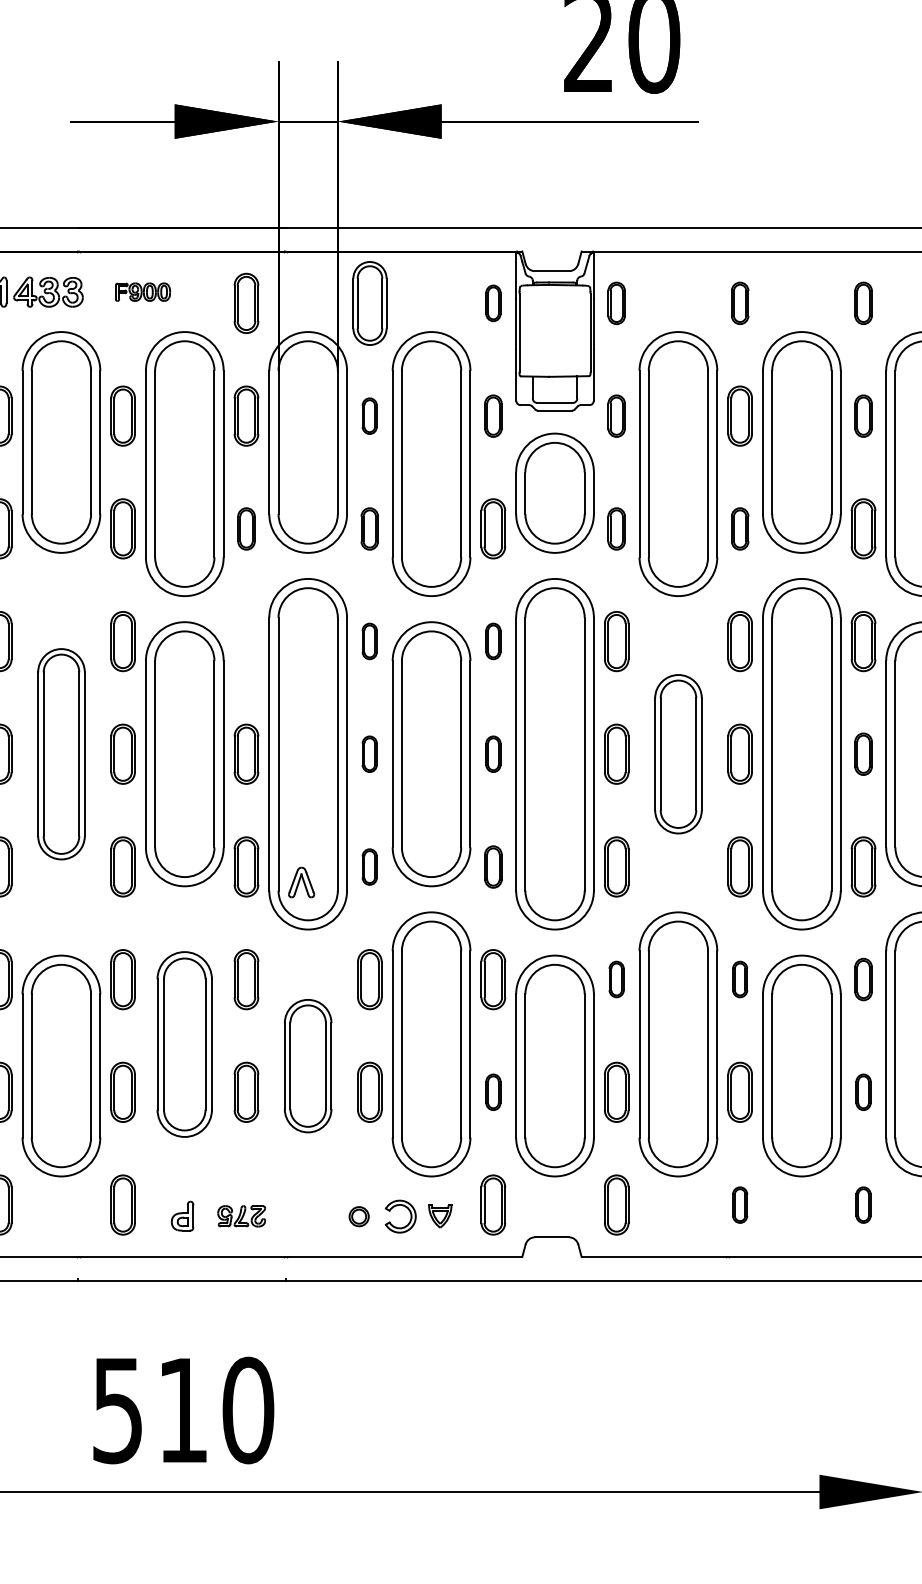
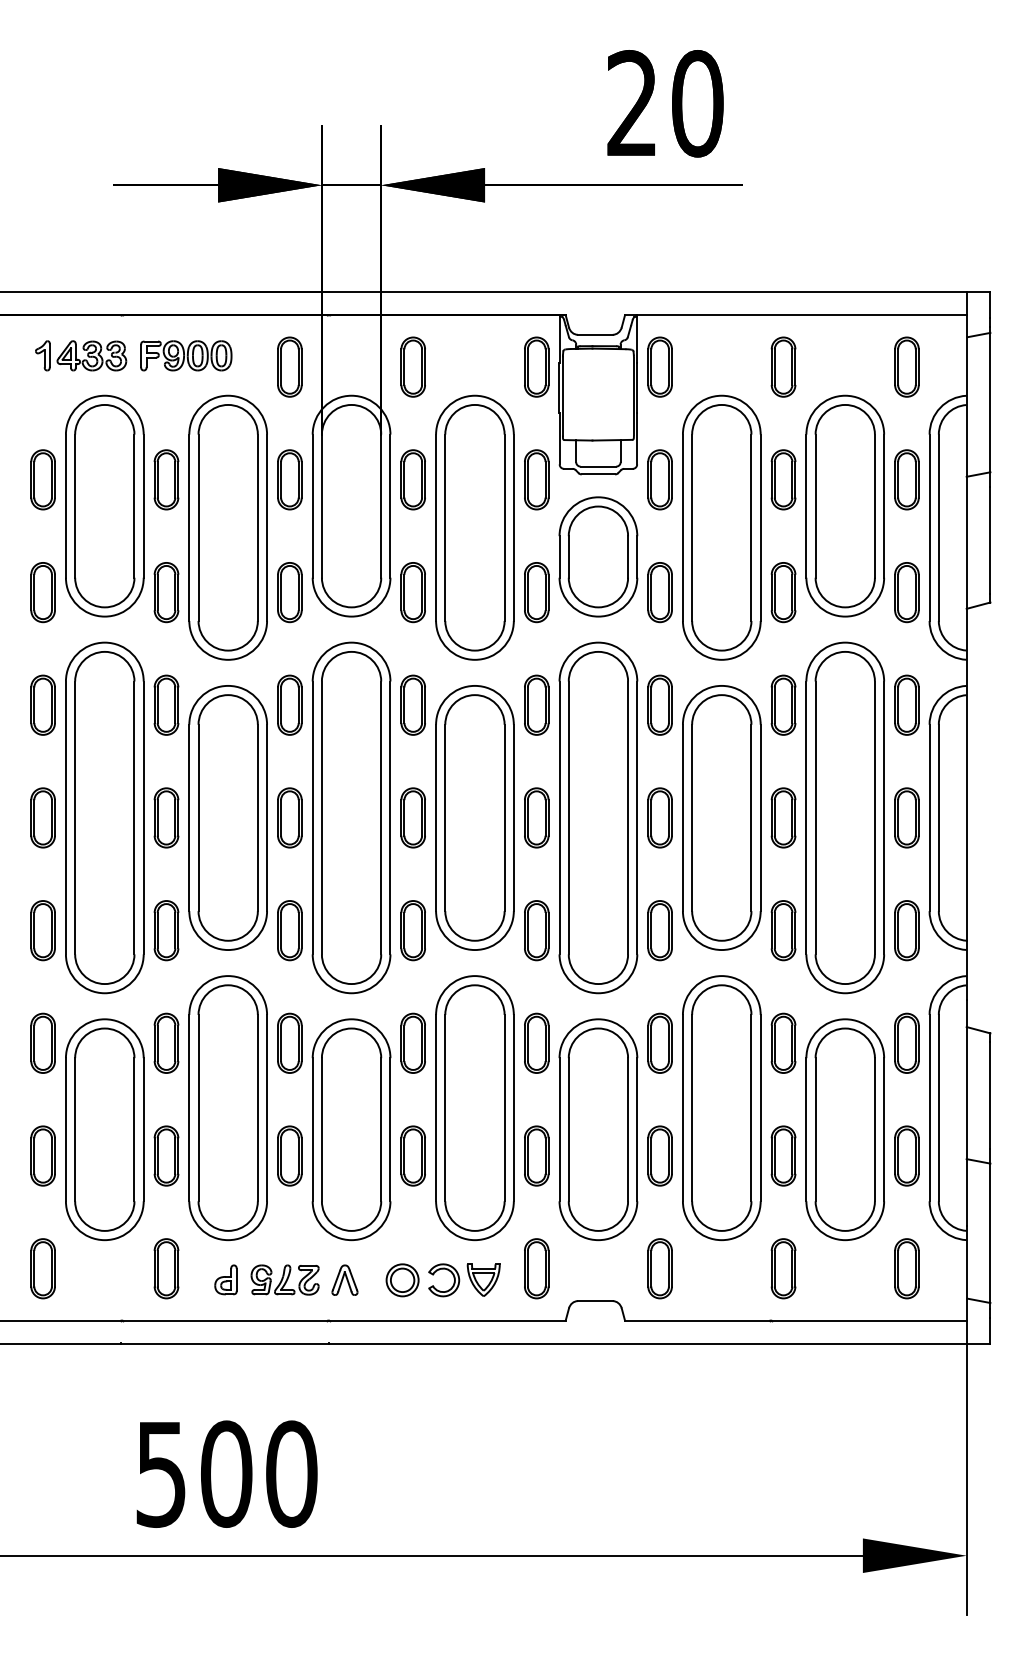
part: (143, 291) -> (186, 355), size x1.67
part: (369, 302) -> (412, 366), size x0.71
part: (493, 302) -> (536, 366), size x1.67
part: (616, 302) -> (659, 366), size x1.43
part: (740, 302) -> (783, 366), size x1.43
part: (863, 302) -> (906, 366), size x1.43
part: (369, 415) -> (412, 479), size x1.67
part: (493, 415) -> (536, 479), size x1.43
part: (616, 415) -> (659, 479), size x1.43
part: (863, 415) -> (906, 479), size x1.43
part: (246, 528) -> (289, 592), size x1.43
part: (369, 528) -> (412, 592), size x1.43
part: (616, 528) -> (659, 592), size x1.43
part: (740, 528) -> (783, 592), size x1.43
part: (246, 640) -> (289, 704), added
part: (369, 640) -> (412, 704), size x1.67
part: (493, 640) -> (536, 704), size x1.67
part: (61, 753) -> (104, 817), size x1.67
part: (369, 753) -> (412, 817), size x1.67
part: (493, 753) -> (536, 817), size x1.67
part: (678, 753) -> (721, 817), size x1.67
part: (863, 753) -> (906, 817), size x1.43
part: (369, 866) -> (412, 930), size x1.67
part: (493, 866) -> (536, 930), size x1.43
part: (301, 881) -> (344, 1279), moved
part: (616, 978) -> (659, 1042), size x1.67
part: (740, 978) -> (783, 1042), size x1.67
part: (863, 978) -> (906, 1042), size x1.43
part: (184, 1044) -> (227, 1108), size x1.43
part: (308, 1065) -> (351, 1129), size x1.67
part: (493, 1091) -> (536, 1155), size x1.67
part: (863, 1091) -> (906, 1155), size x1.67
part: (740, 1204) -> (783, 1268), size x1.67
part: (863, 1204) -> (906, 1268), size x1.67
part: (241, 1215) -> (284, 1279), size x1.43
part: (440, 1215) -> (483, 1279), size x1.43
part: (359, 1216) -> (402, 1280), size x1.67
text: (183, 1409) -> (226, 1473), 510 -> 500

